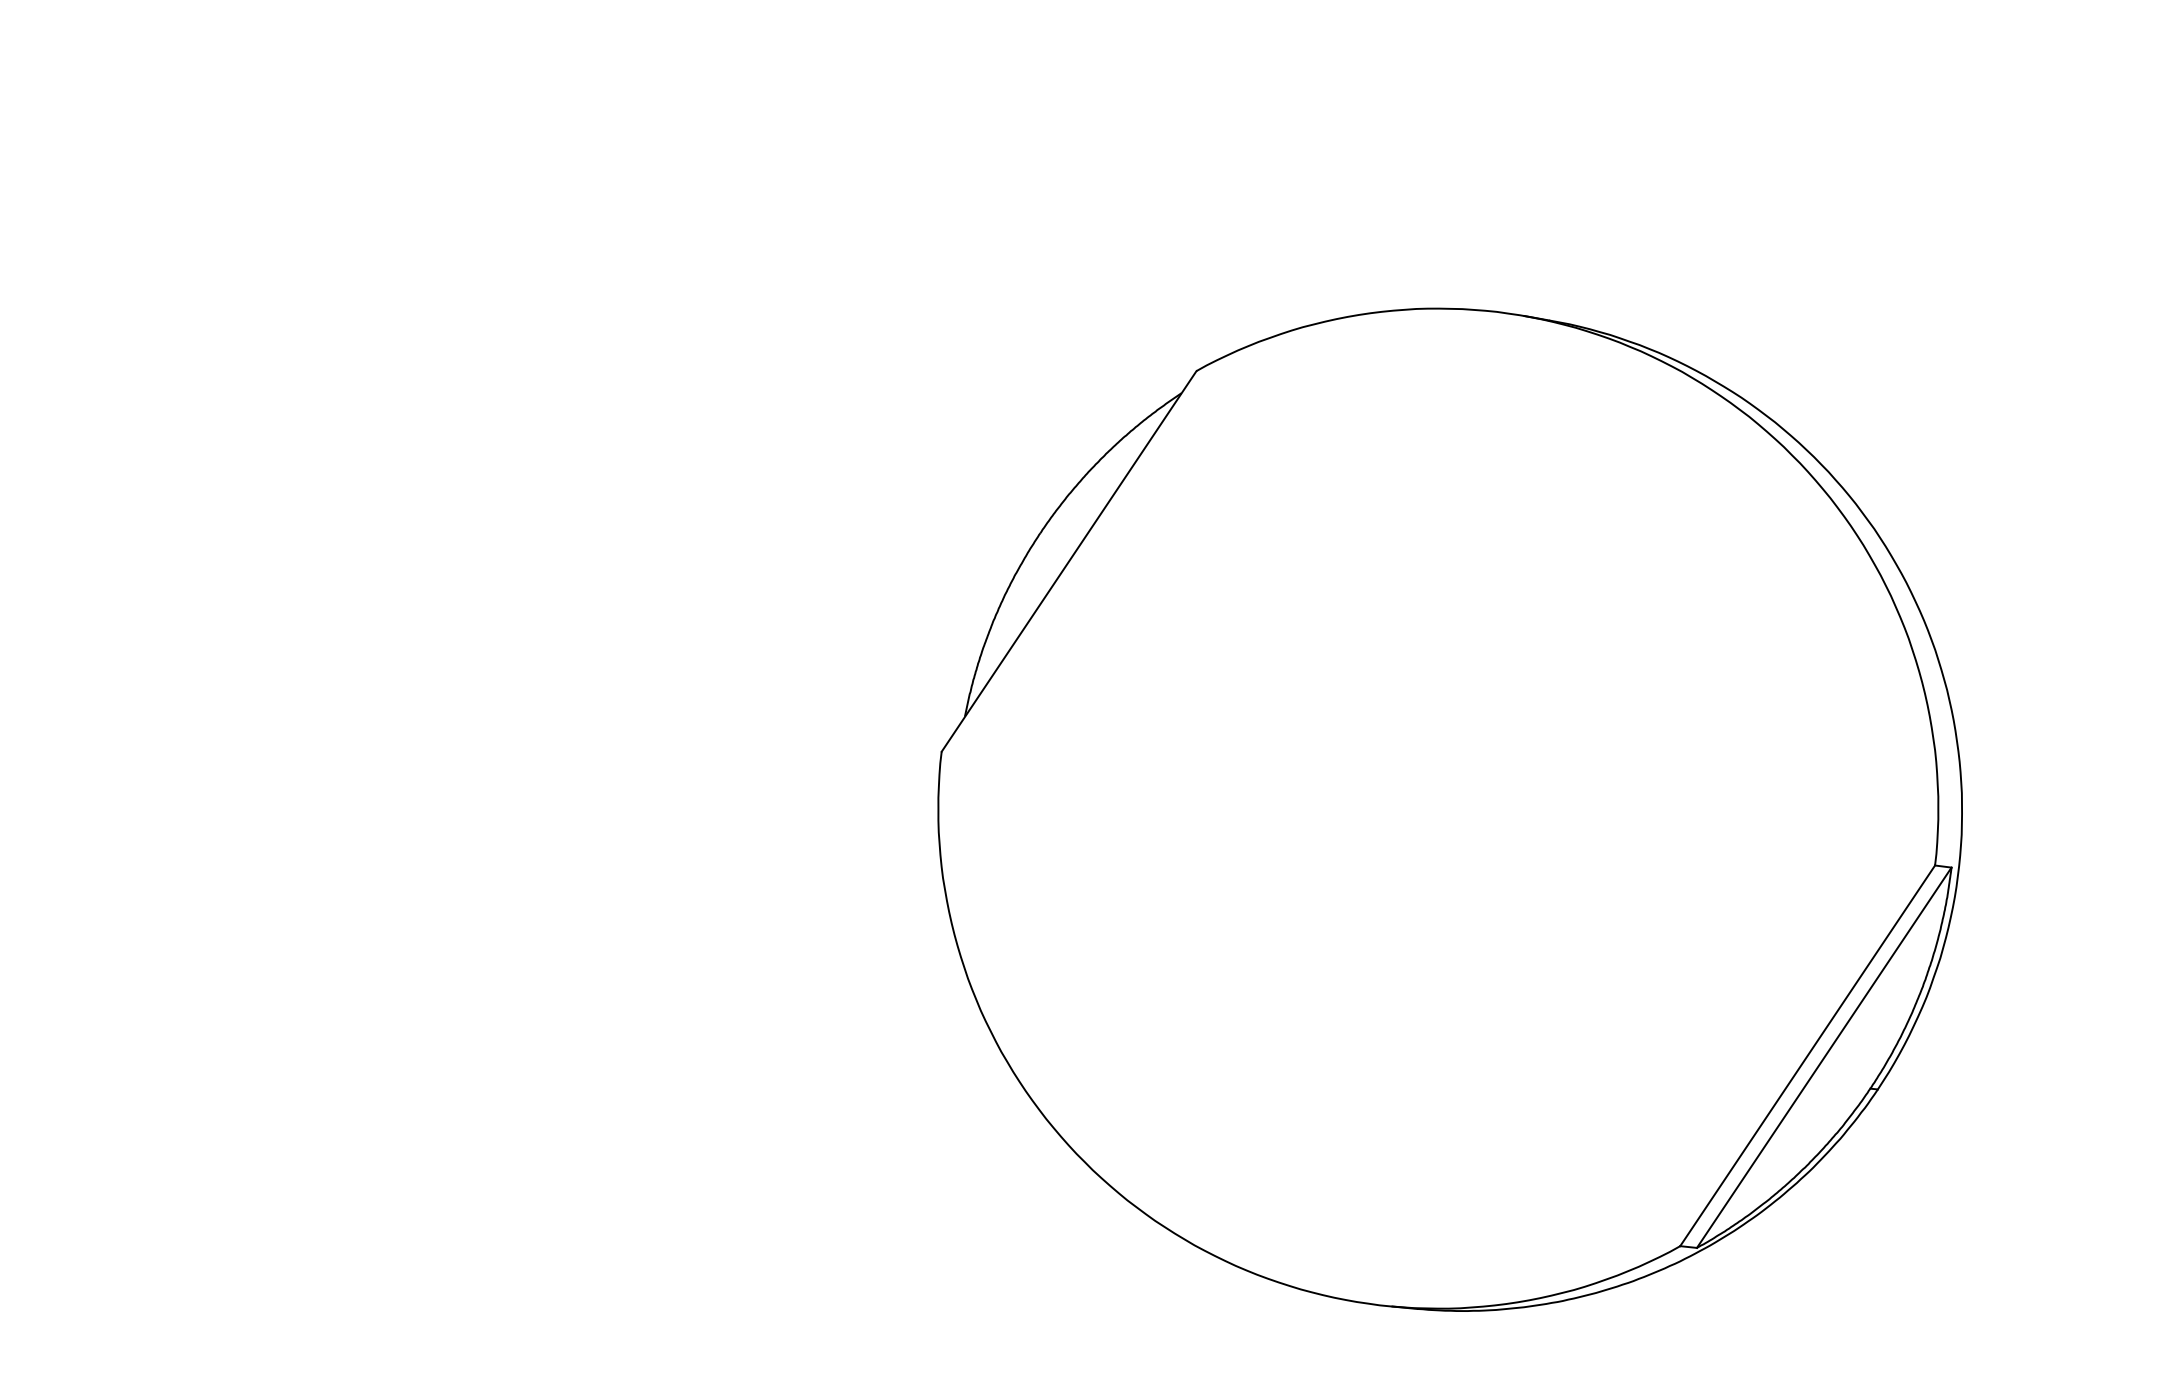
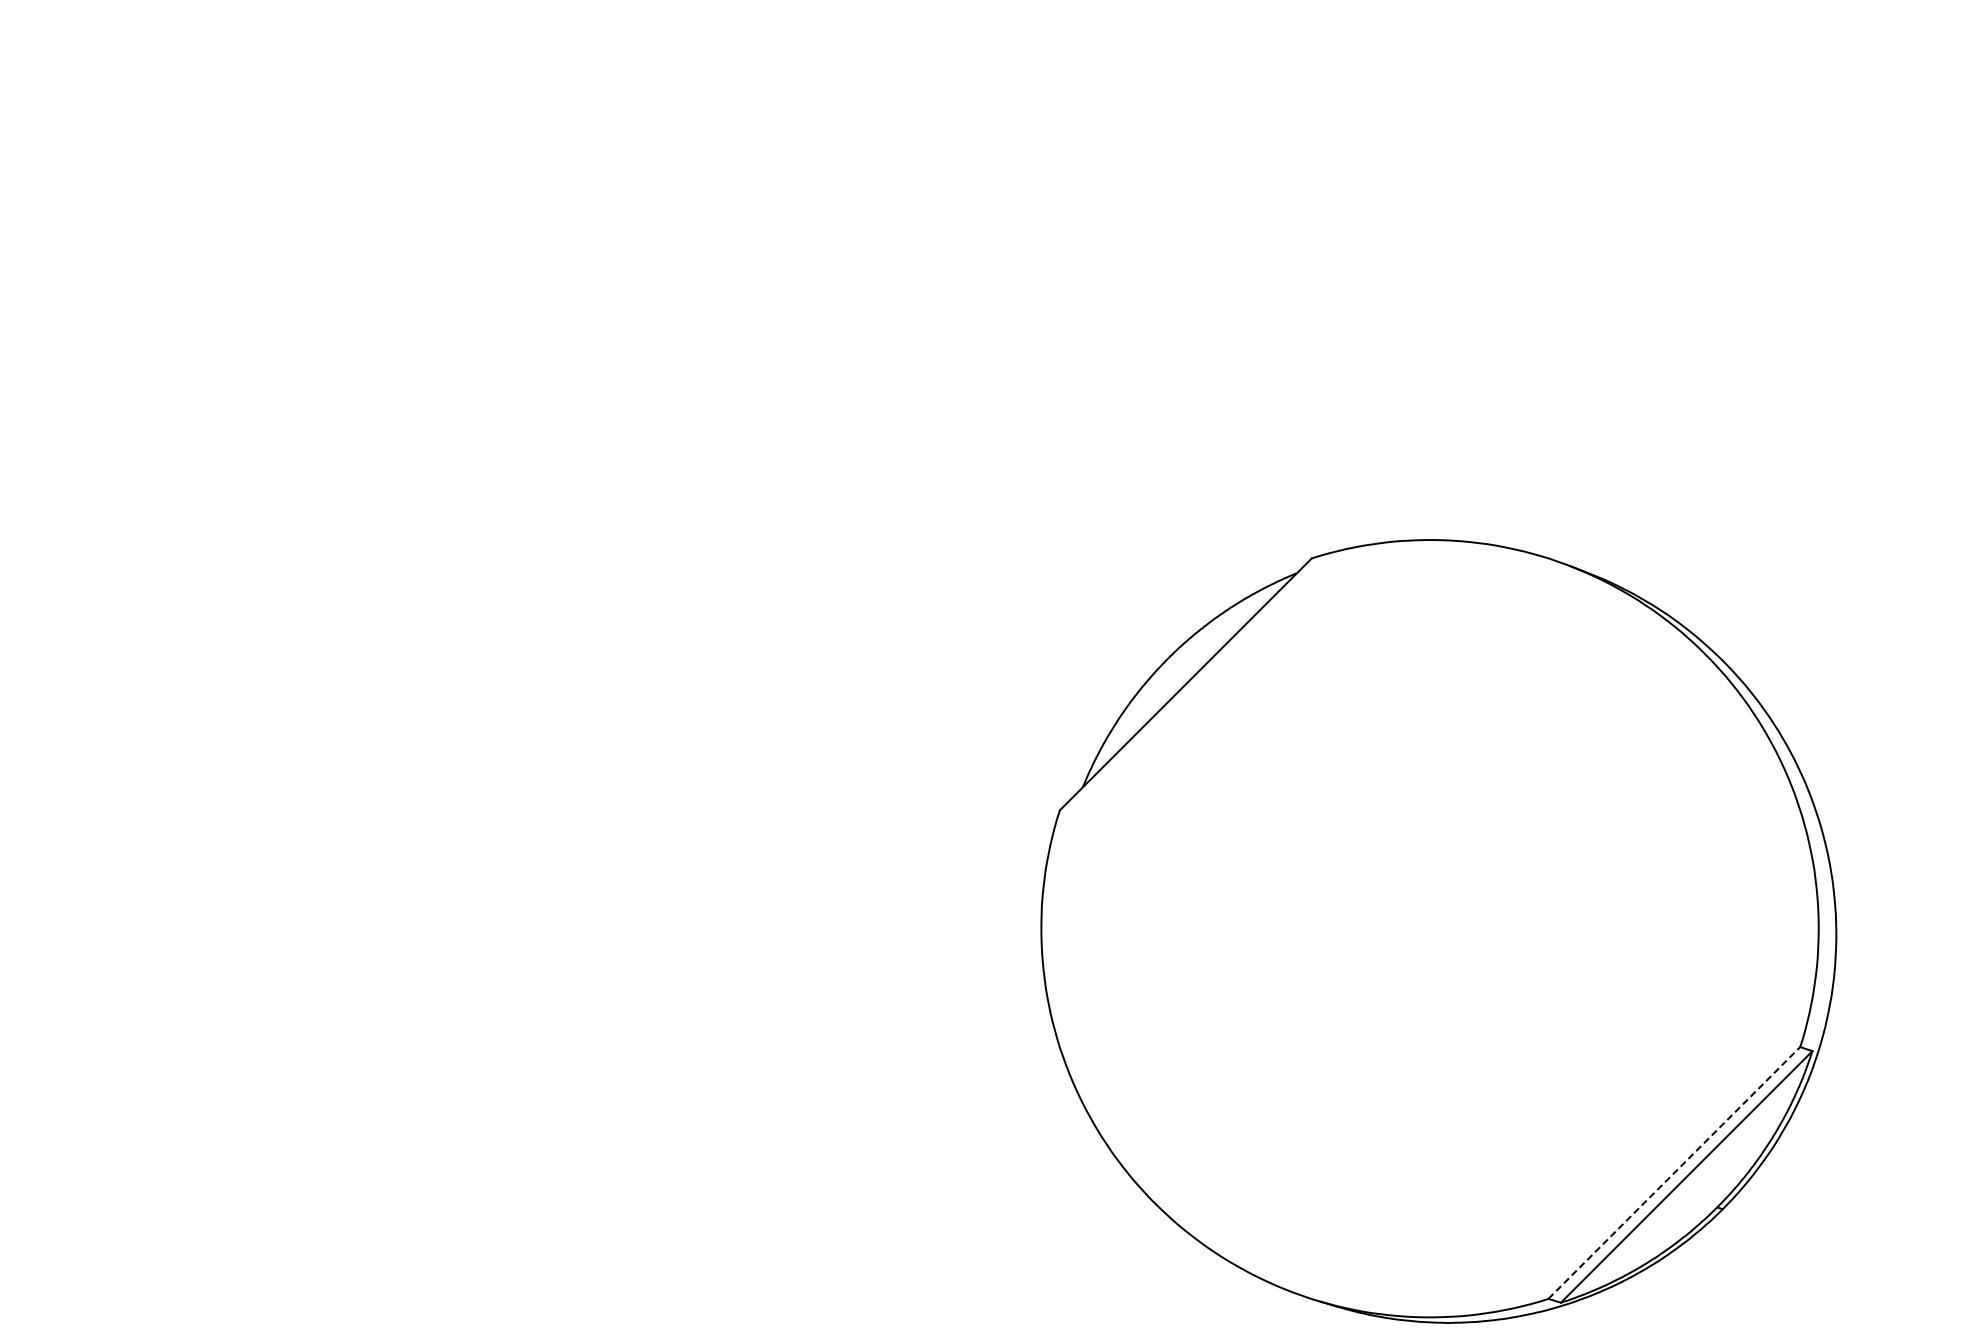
line: (1807, 1055) -> (1674, 1172), solid -> dashed

